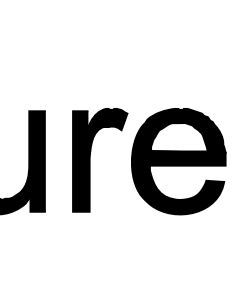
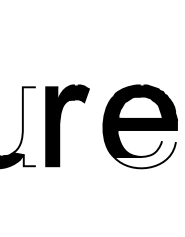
part: (90, 160) -> (59, 125), moved
fill: (30, 161) -> (23, 126), removed
fill: (184, 196) -> (144, 154), removed

